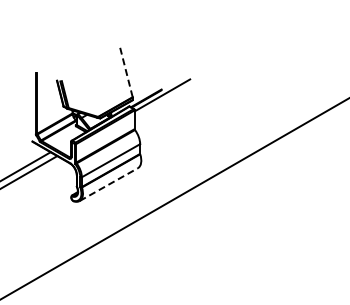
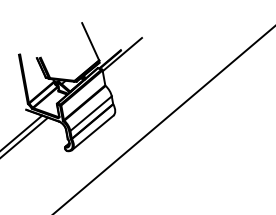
line: (126, 72) -> (90, 41), dashed -> solid
line: (109, 184) -> (93, 132), dashed -> solid

